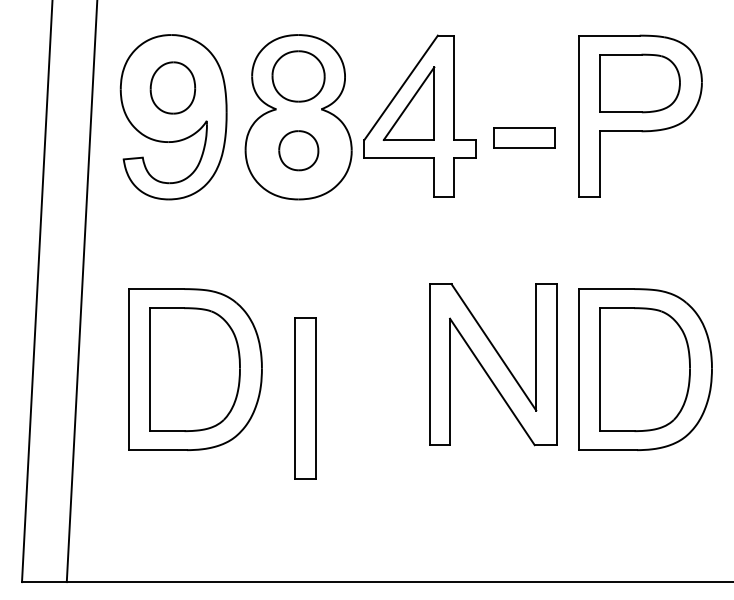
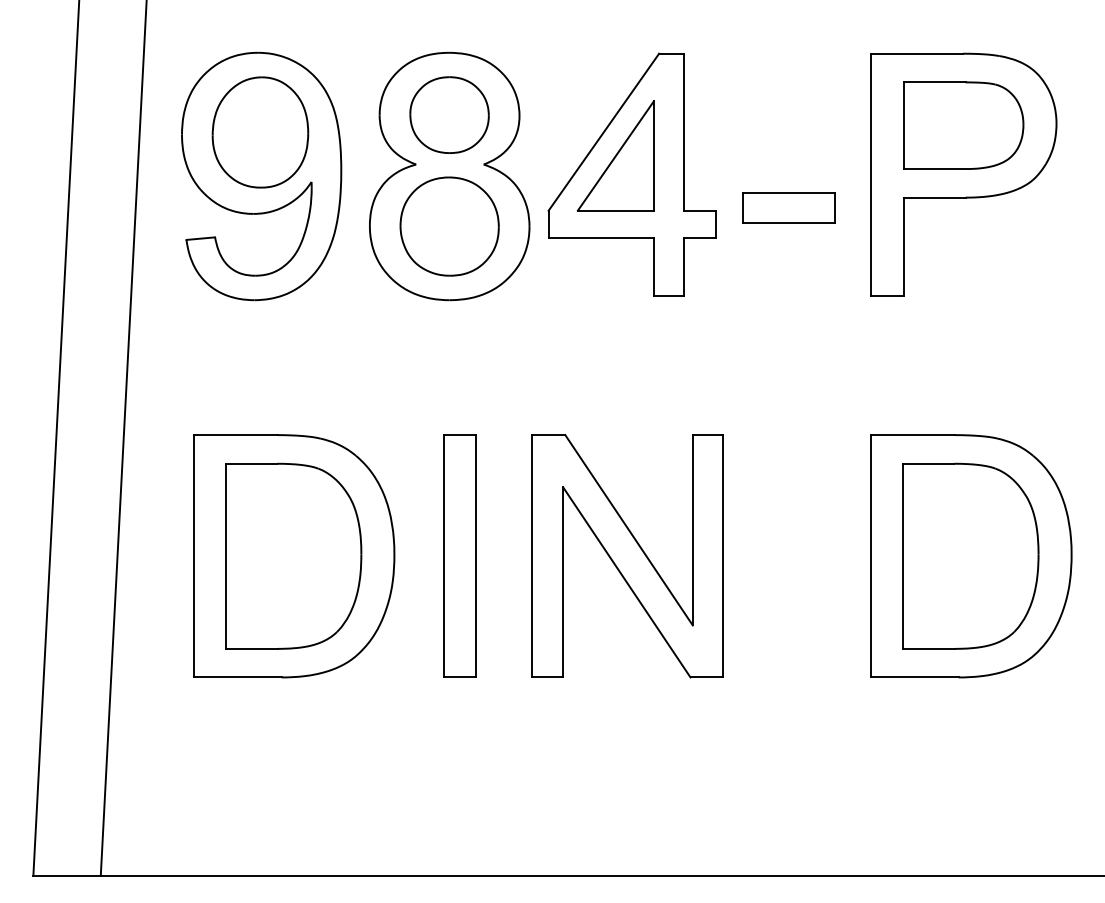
part: (172, 87) -> (259, 131), size x1.43
part: (298, 150) -> (449, 226), size x1.67
part: (493, 364) -> (628, 556), moved
part: (305, 398) -> (459, 556), moved

